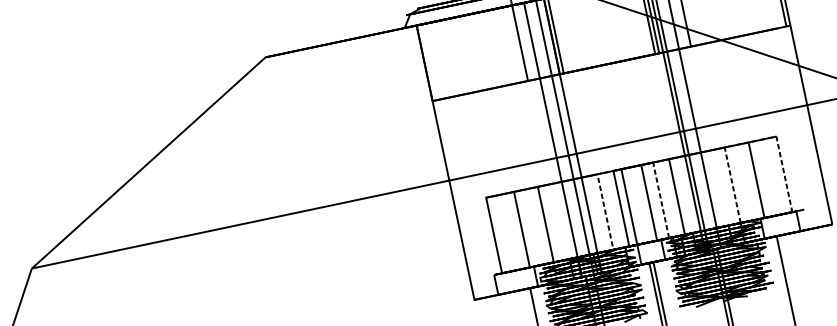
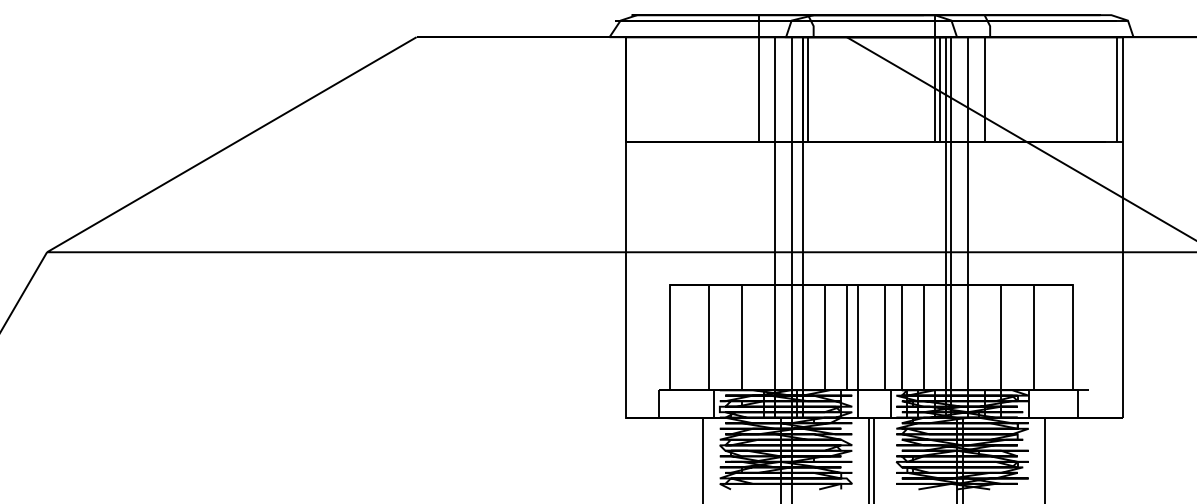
line: (750, 142) -> (1037, 285), dashed -> solid
line: (625, 168) -> (863, 285), dashed -> solid

